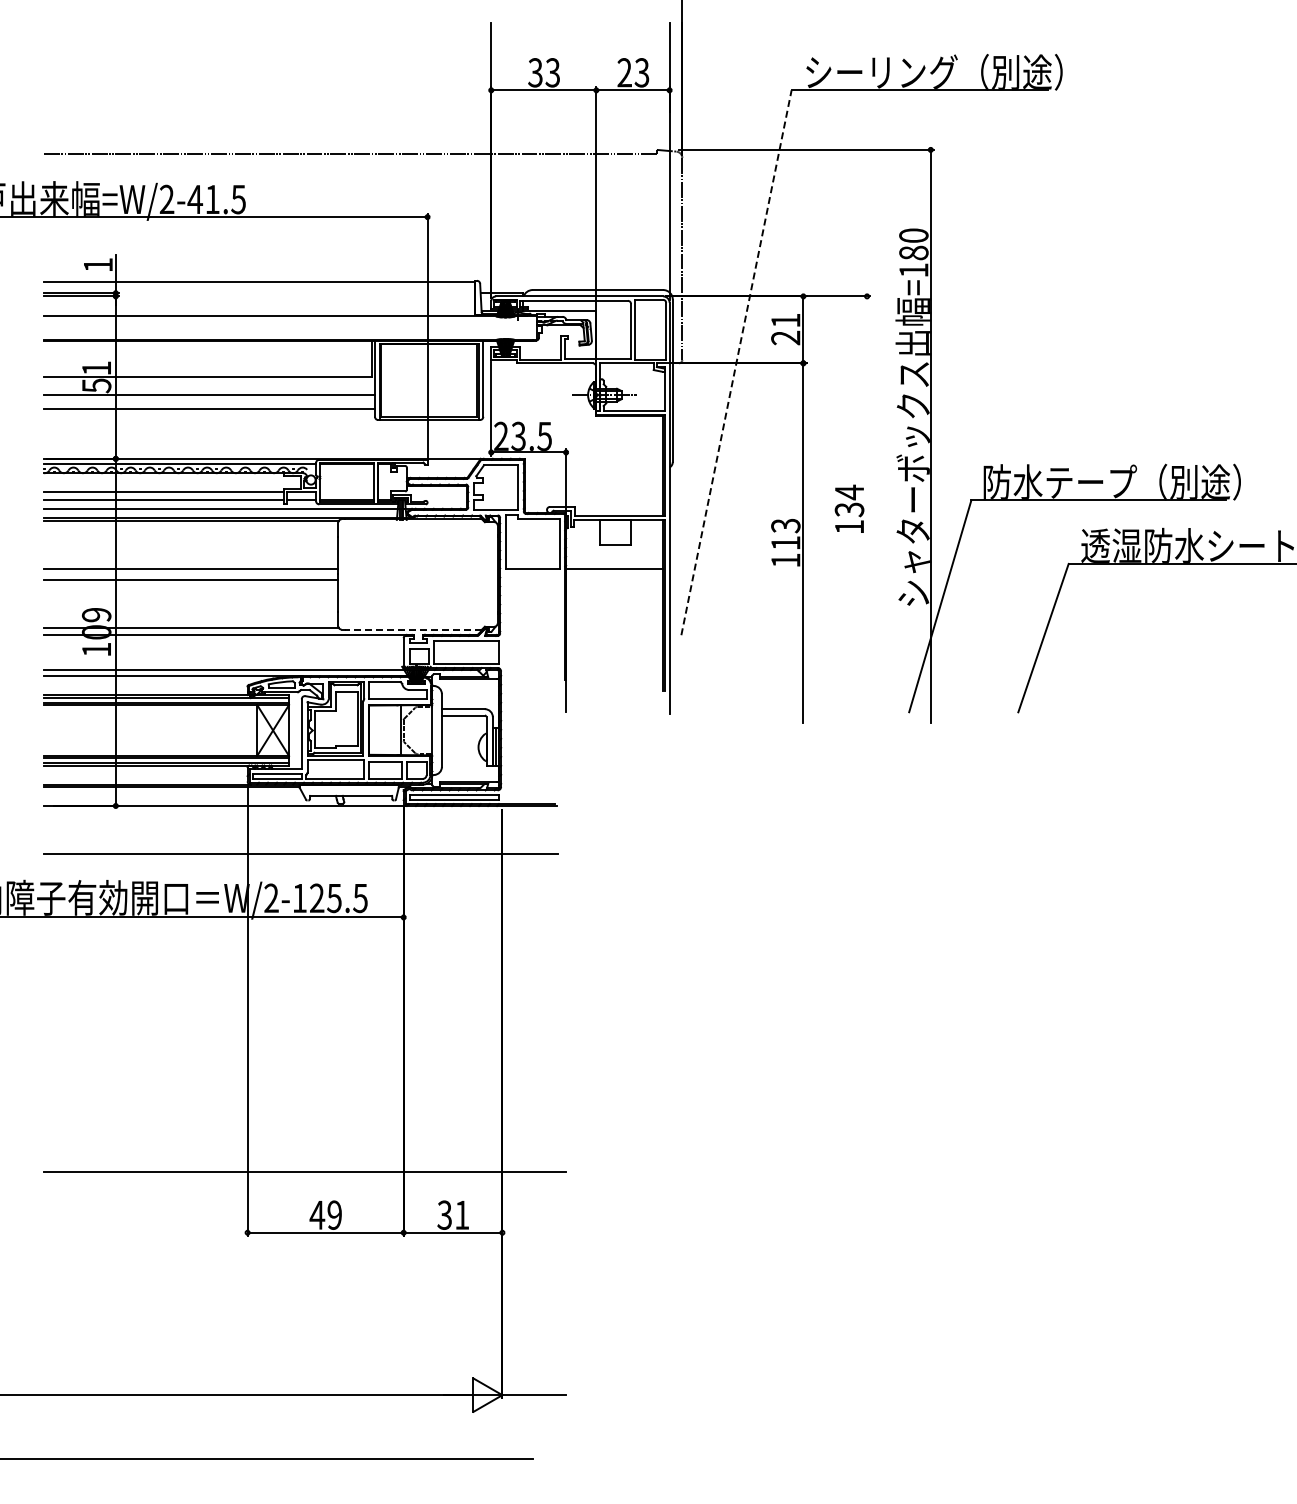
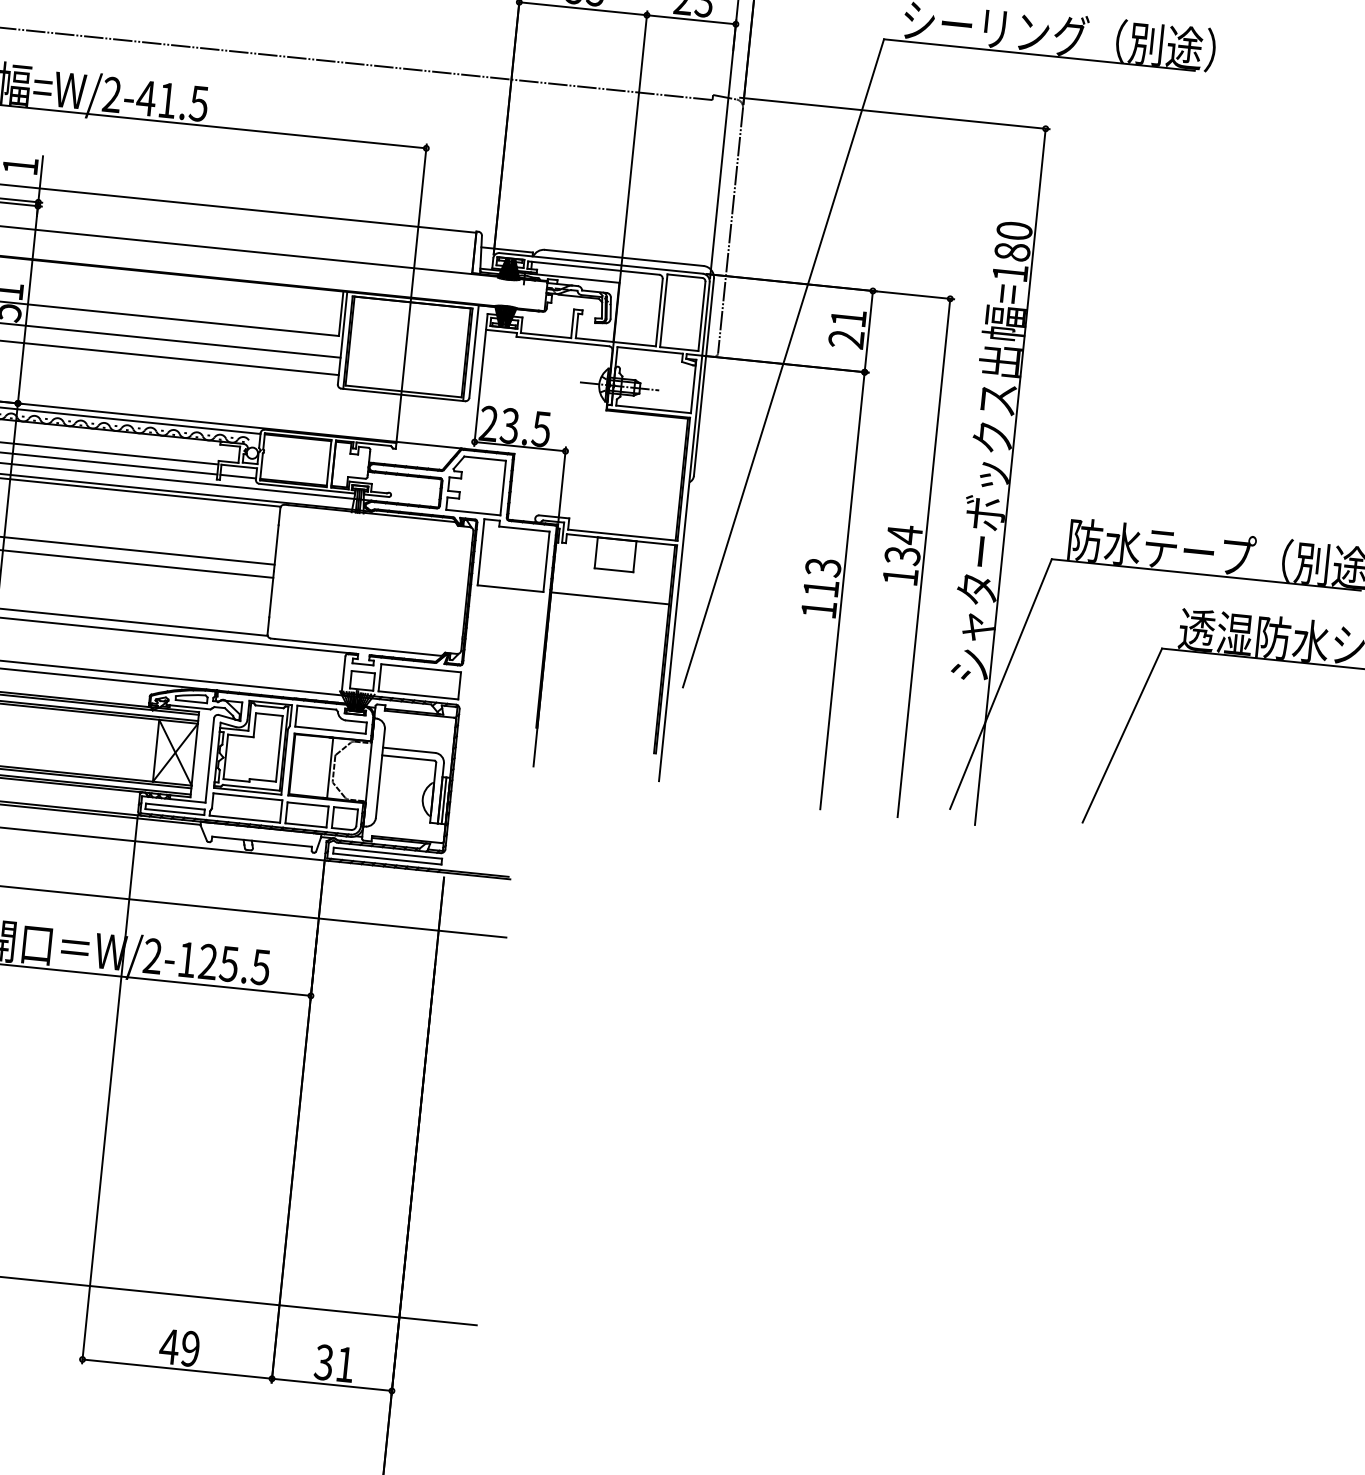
line: (736, 362) -> (783, 363), dashed -> solid
line: (867, 509) -> (924, 557), added
line: (413, 629) -> (358, 647), dashed -> solid

